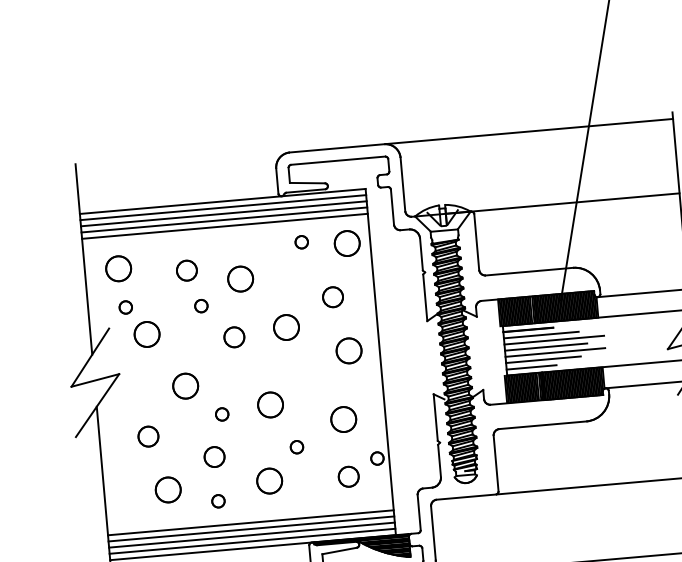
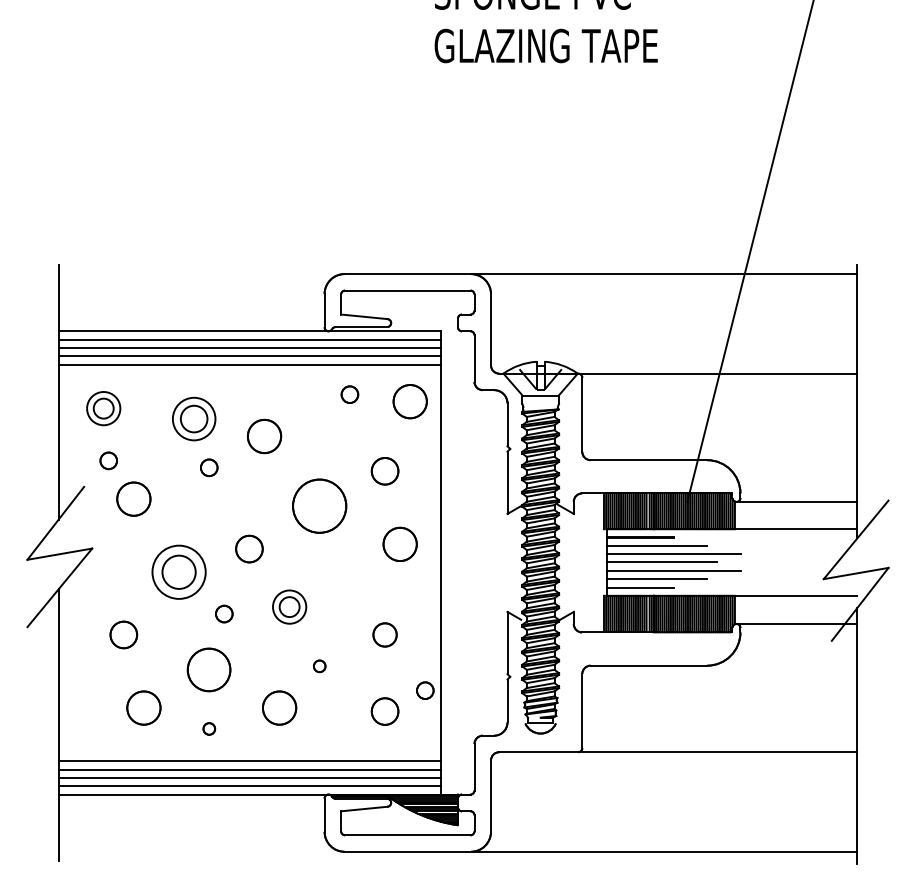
circle: (118, 268) -> (103, 408), size x0.6
circle: (186, 270) -> (193, 418), size x1.6
circle: (286, 327) -> (319, 505), size x1.6
part: (234, 336) -> (249, 548), moved
circle: (185, 385) -> (178, 571), size x1.6
circle: (270, 404) -> (289, 606), size x0.6
circle: (343, 419) -> (384, 634), size x0.7
circle: (296, 447) -> (319, 666), size x0.7
circle: (214, 456) -> (209, 669), size x1.6
part: (218, 500) -> (209, 728), size x0.7

